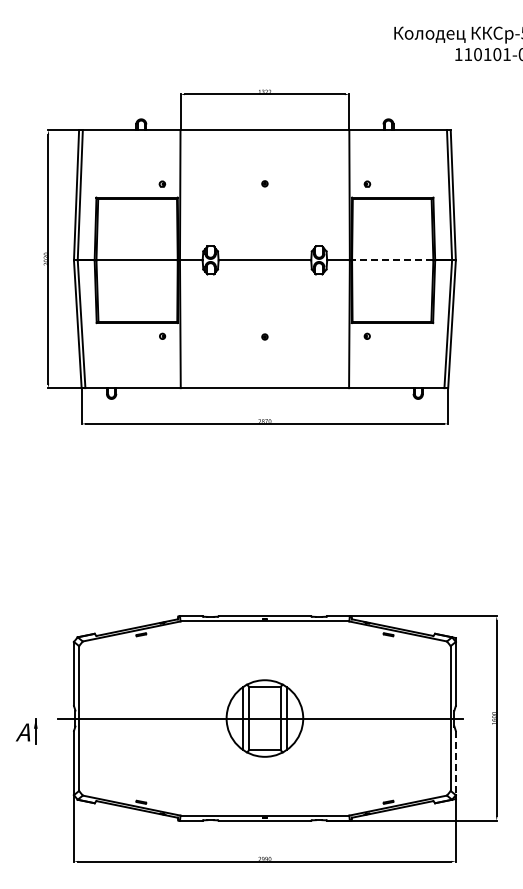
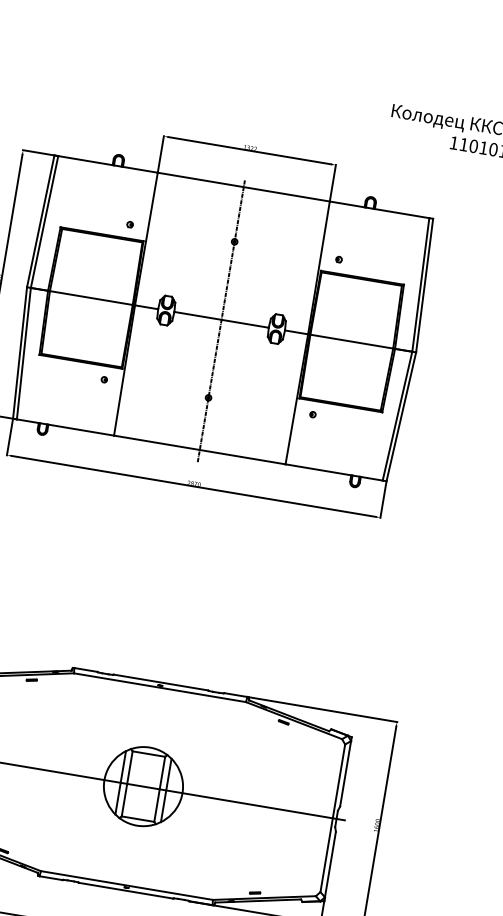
line: (392, 260) -> (351, 341), dashed -> solid
line: (264, 261) -> (220, 320), added
line: (455, 763) -> (329, 864), dashed -> solid

